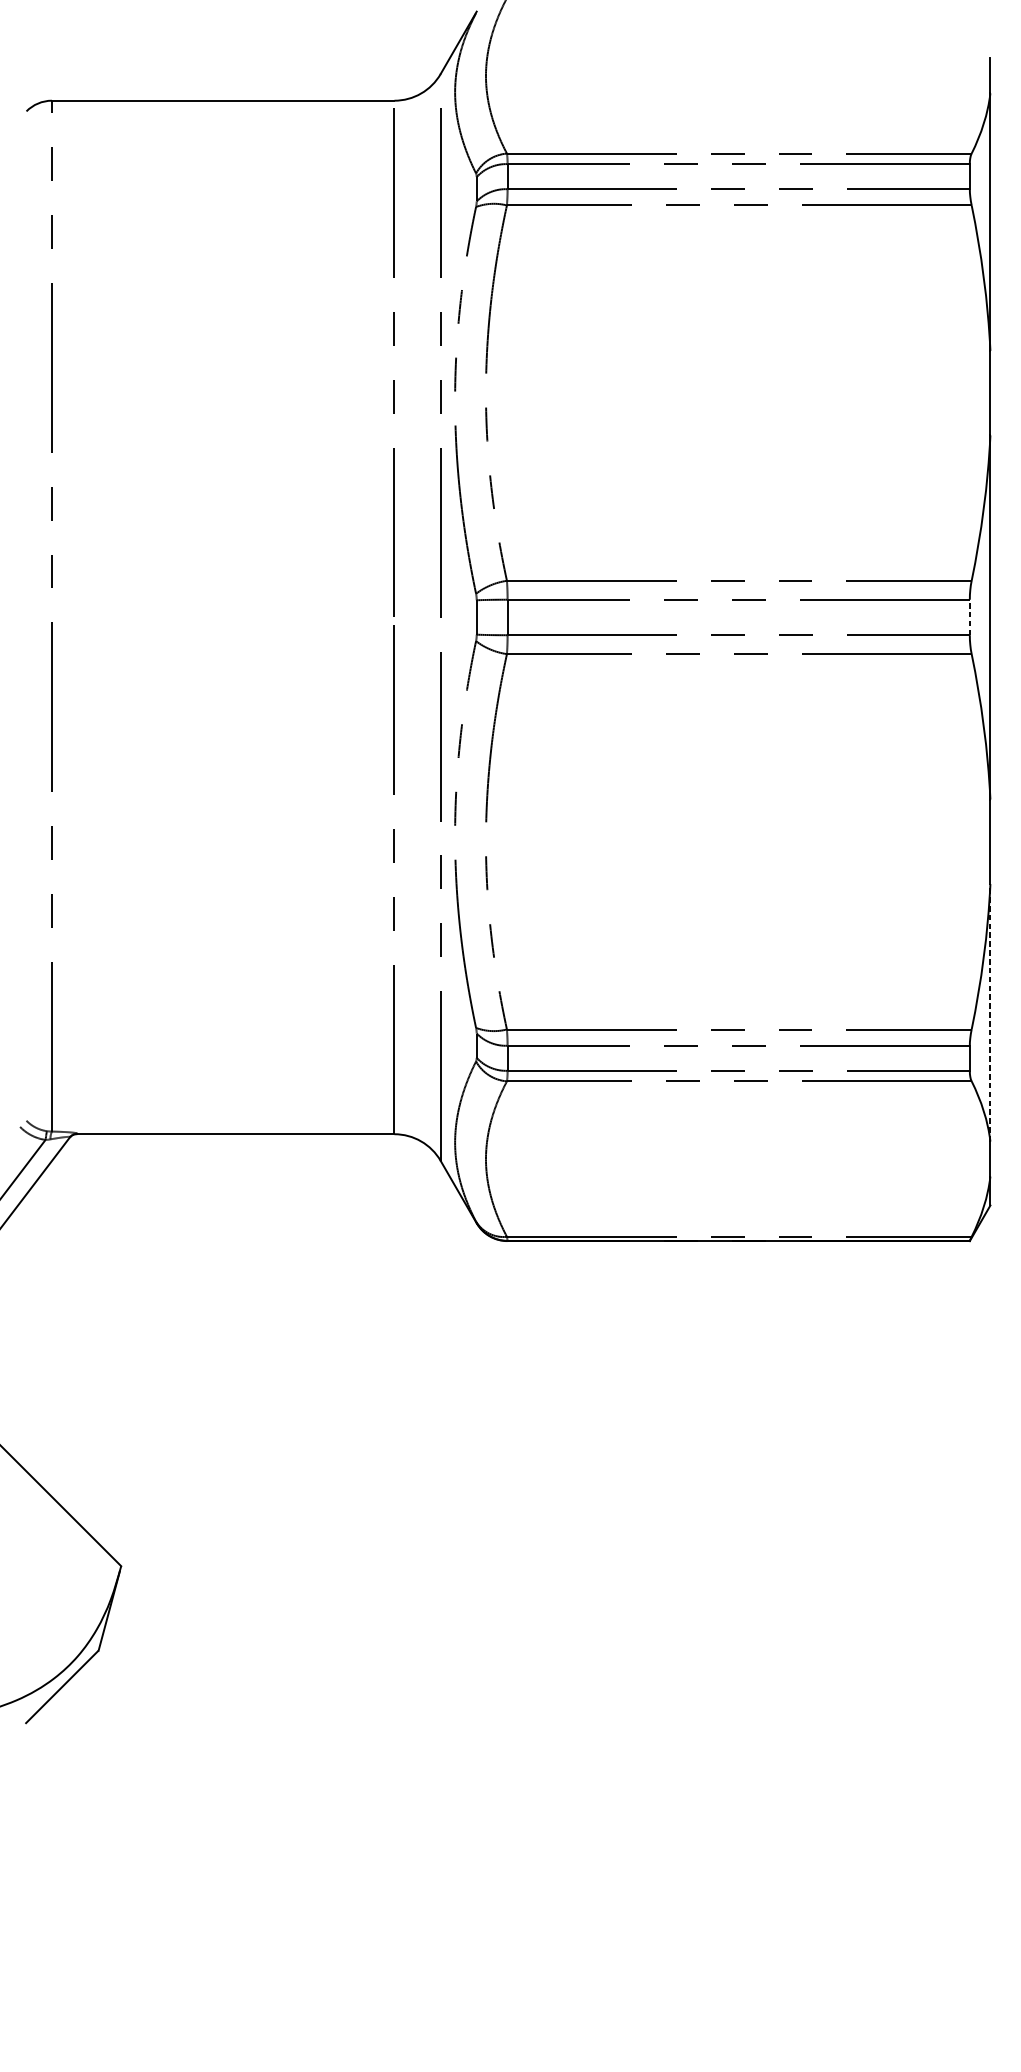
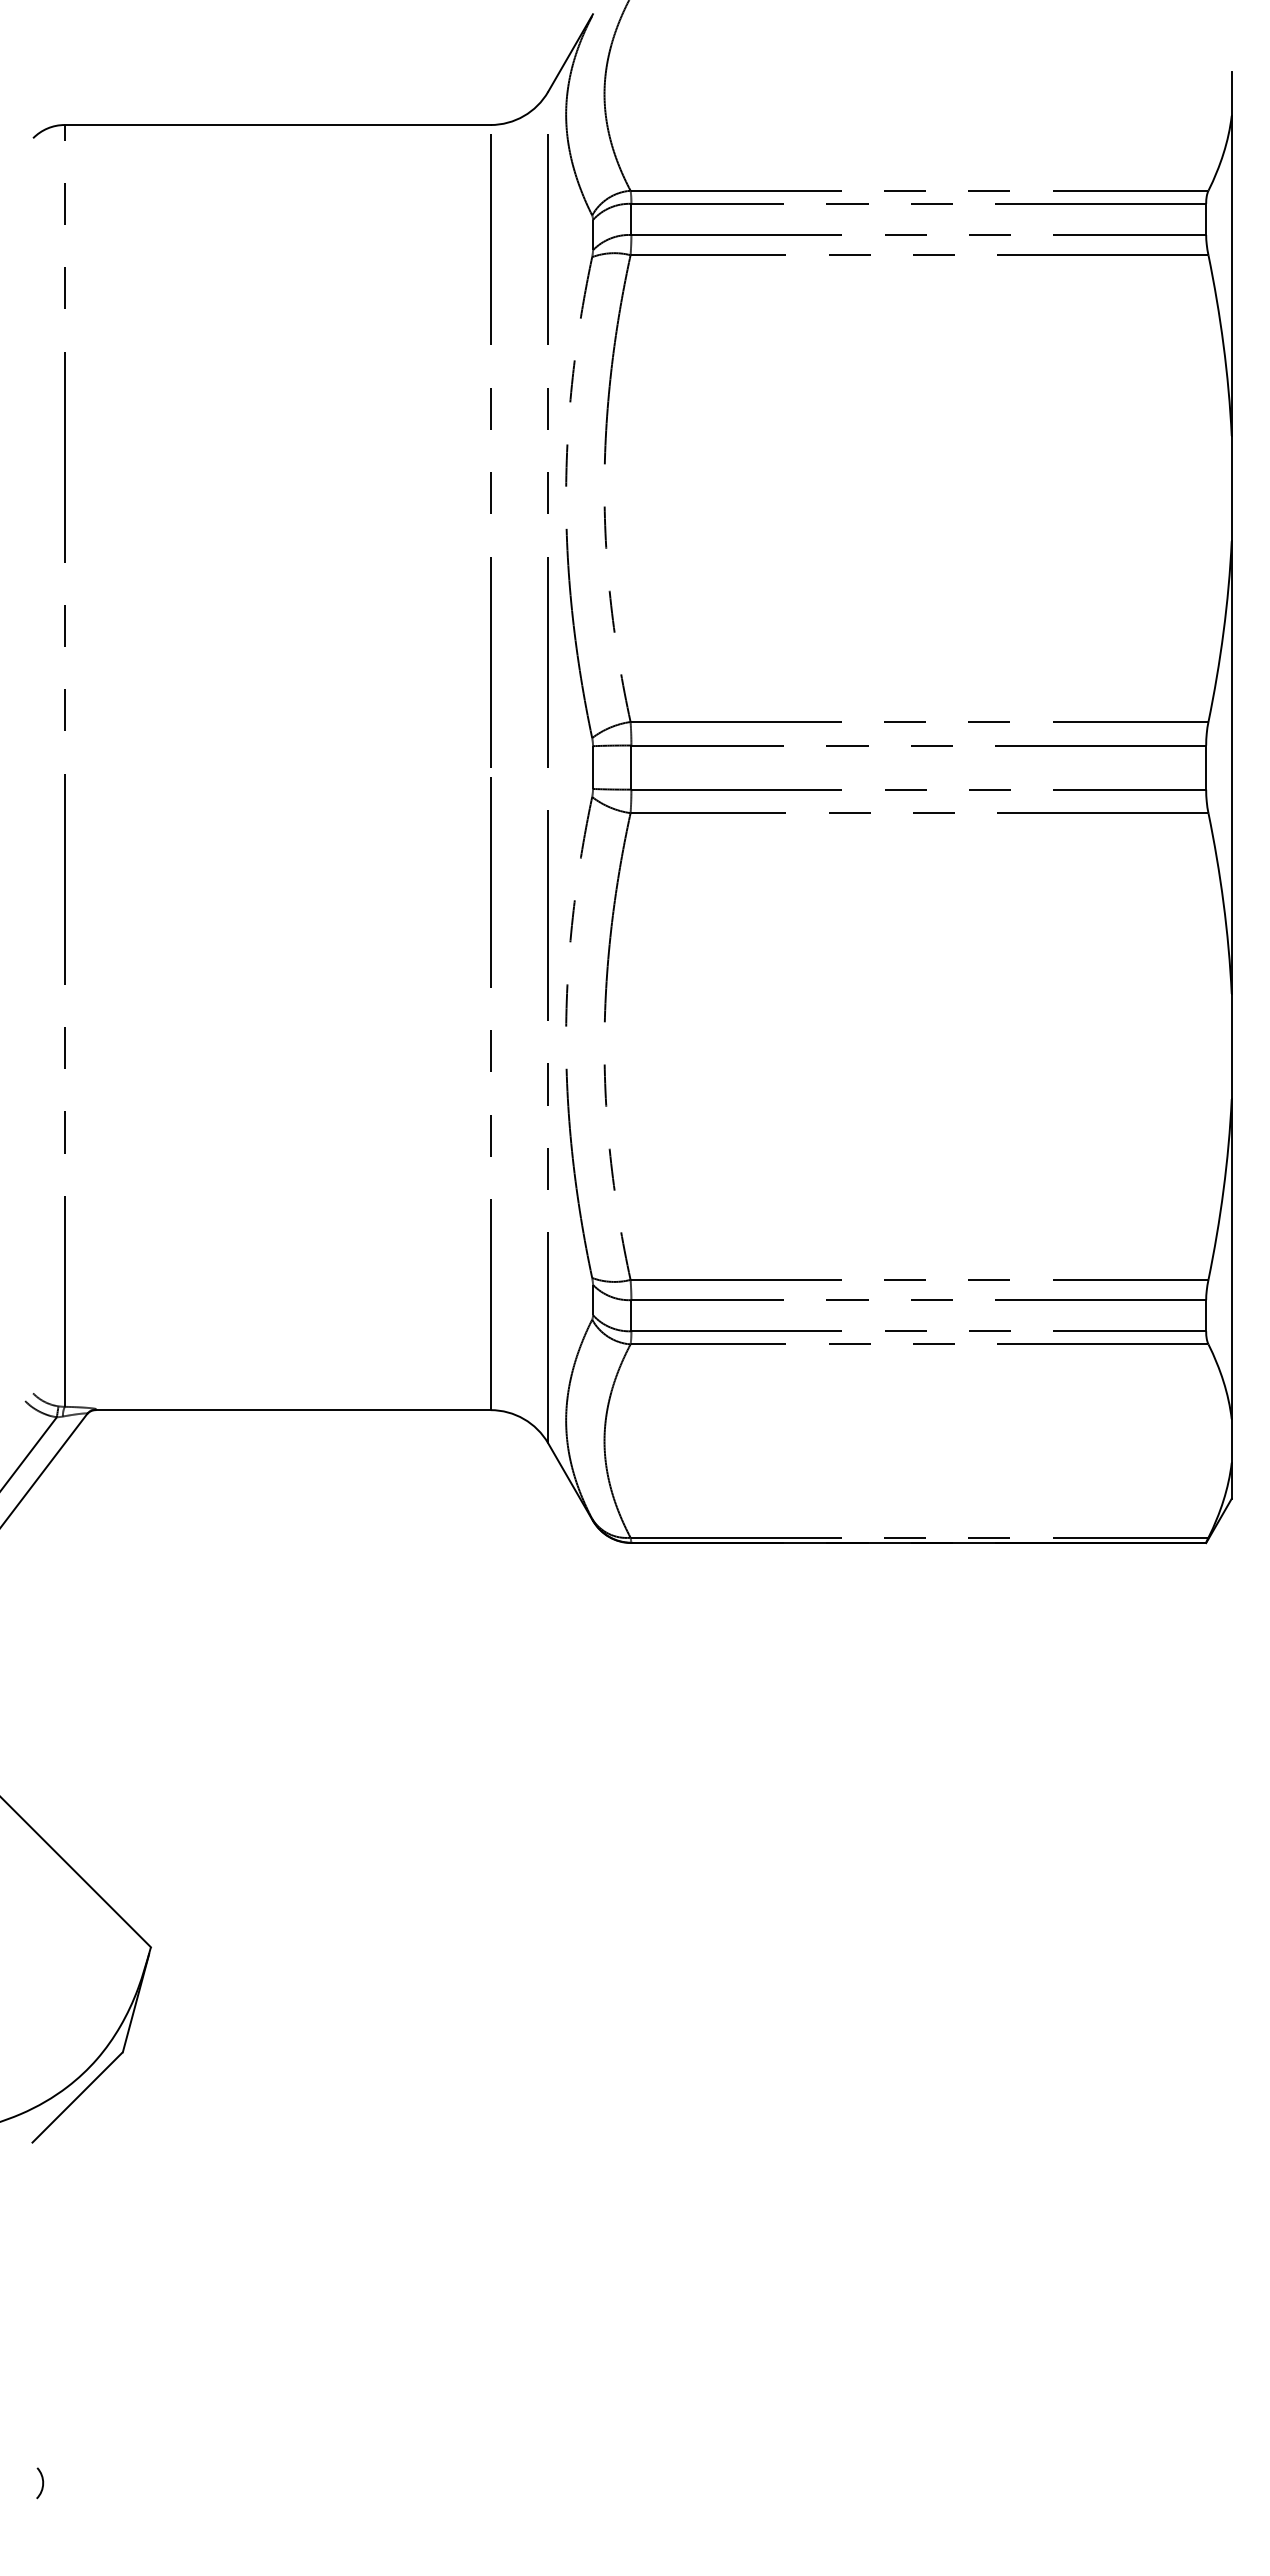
line: (970, 617) -> (1206, 767), dashed -> solid
line: (990, 1012) -> (1231, 1258), dashed -> solid
arc: (34, 1997) -> (42, 2483), added

